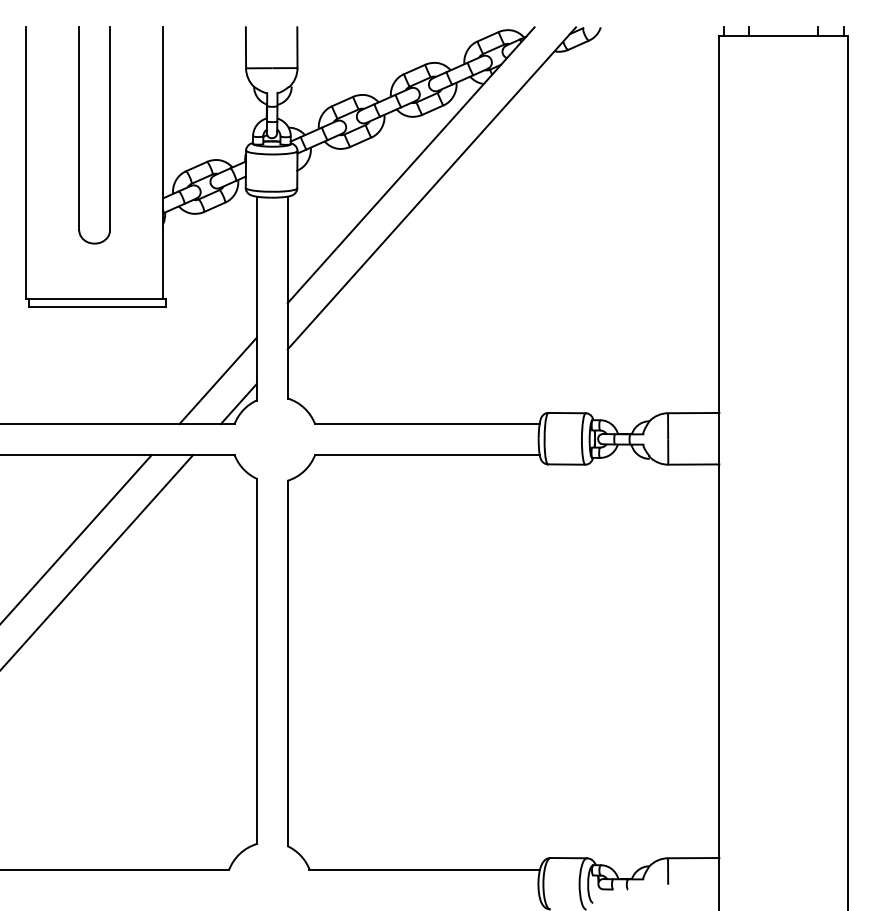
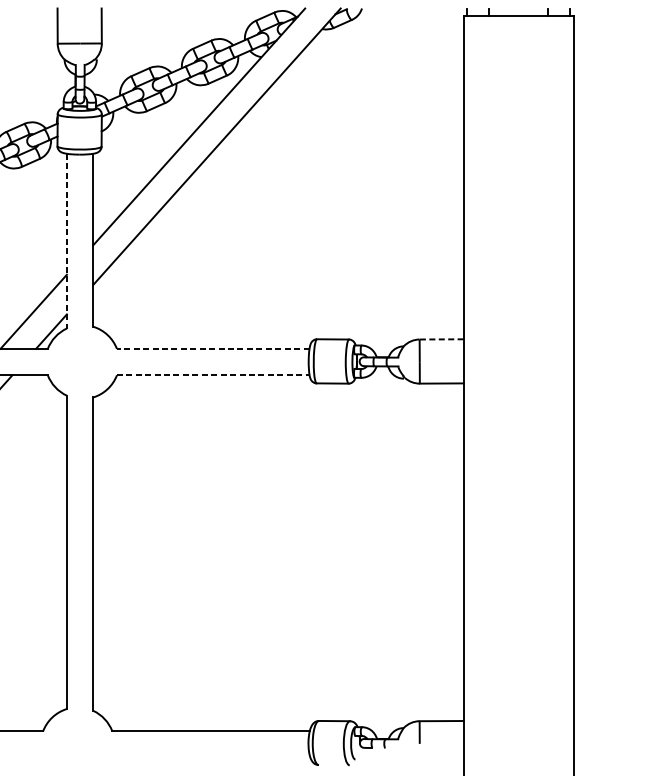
line: (256, 299) -> (66, 241), solid -> dashed
line: (693, 413) -> (441, 339), solid -> dashed
line: (426, 424) -> (212, 349), solid -> dashed
line: (427, 455) -> (213, 375), solid -> dashed

